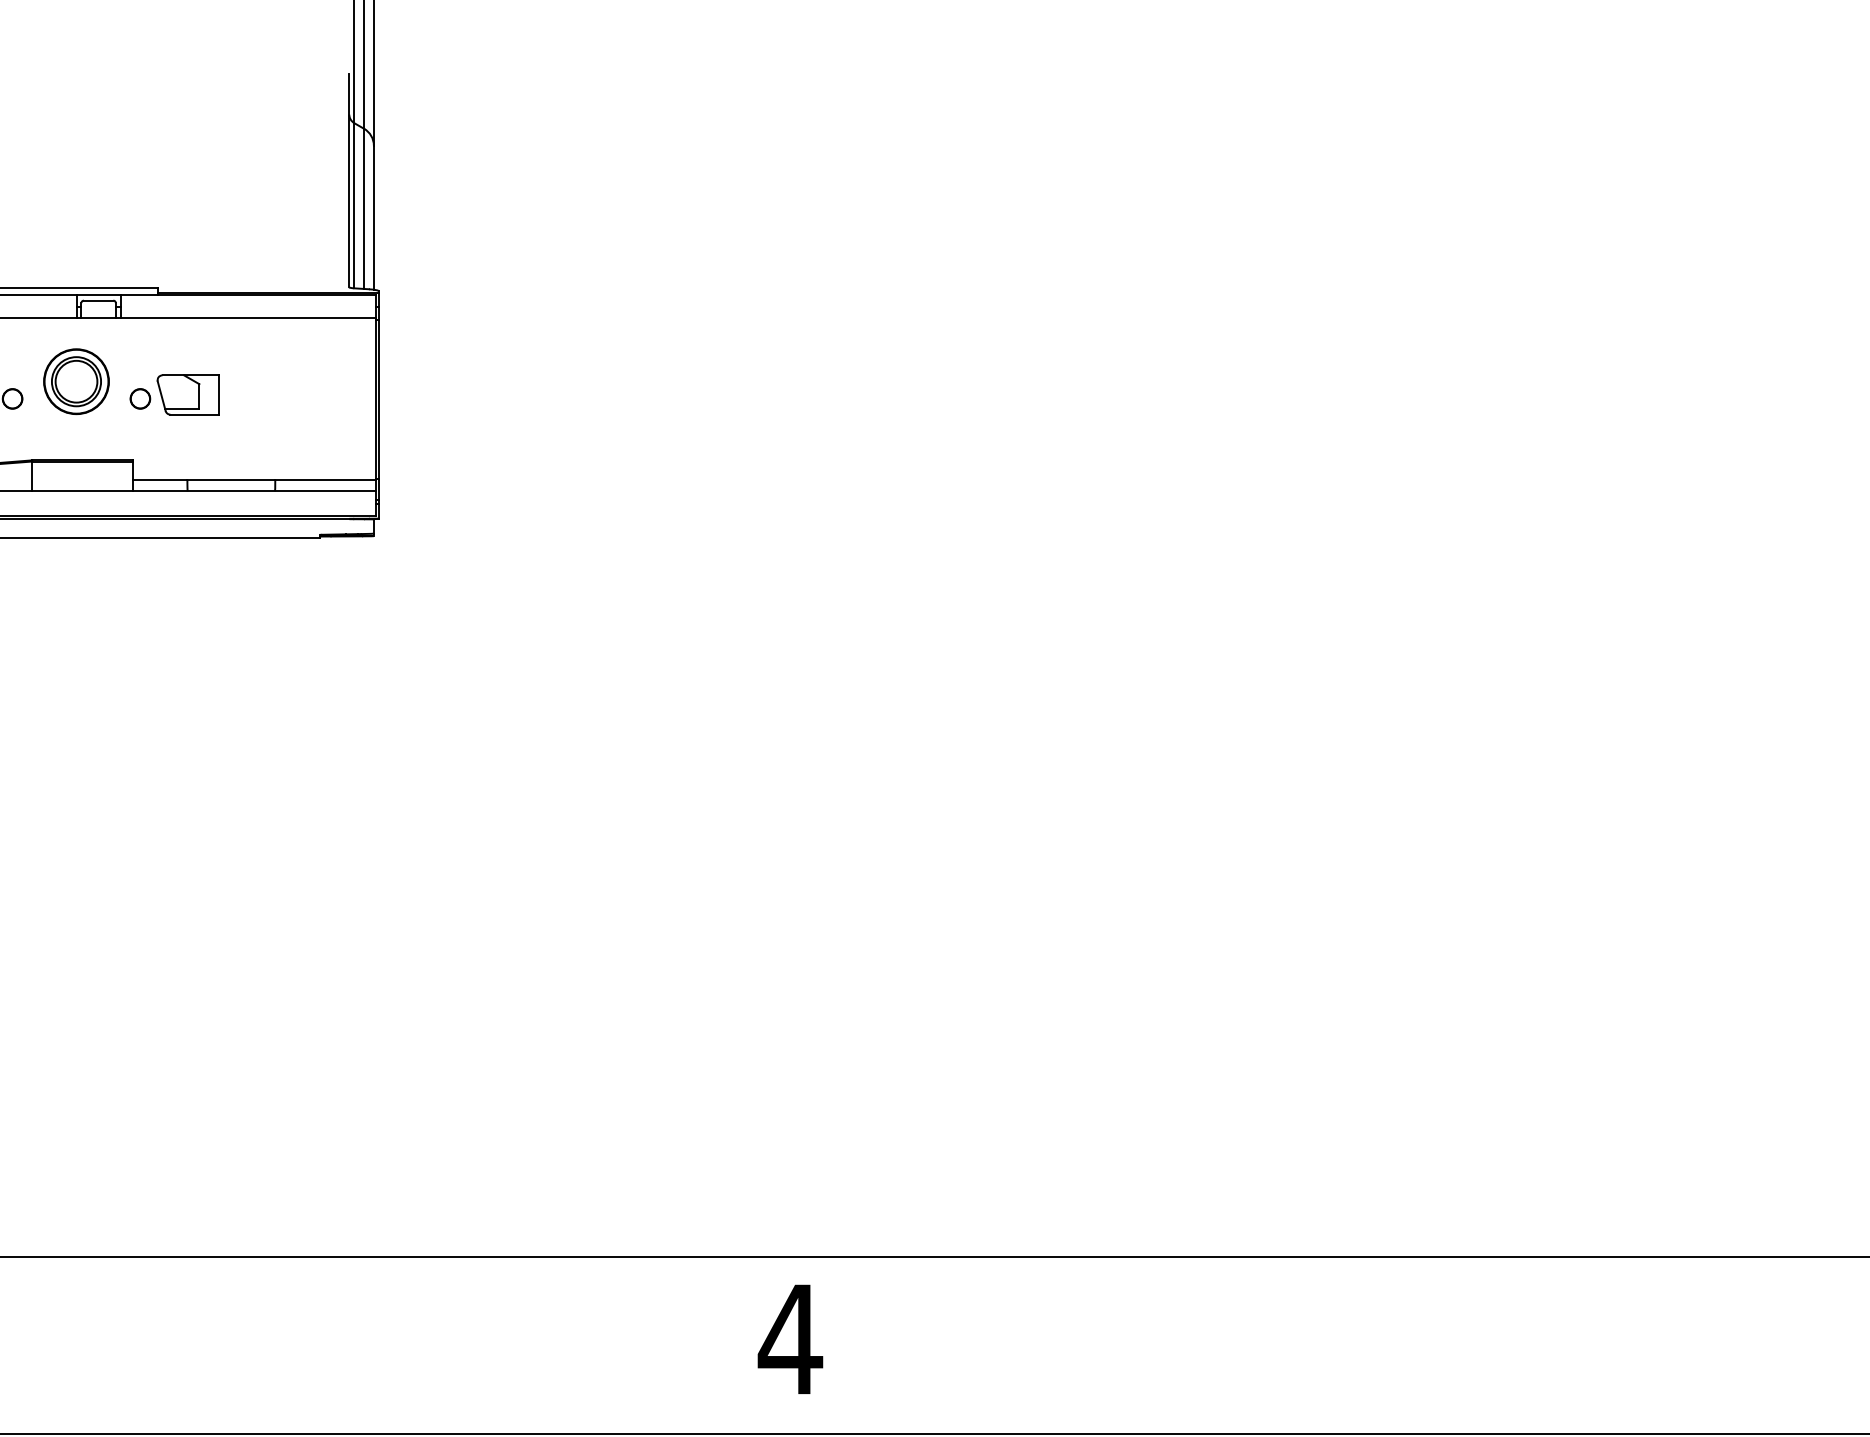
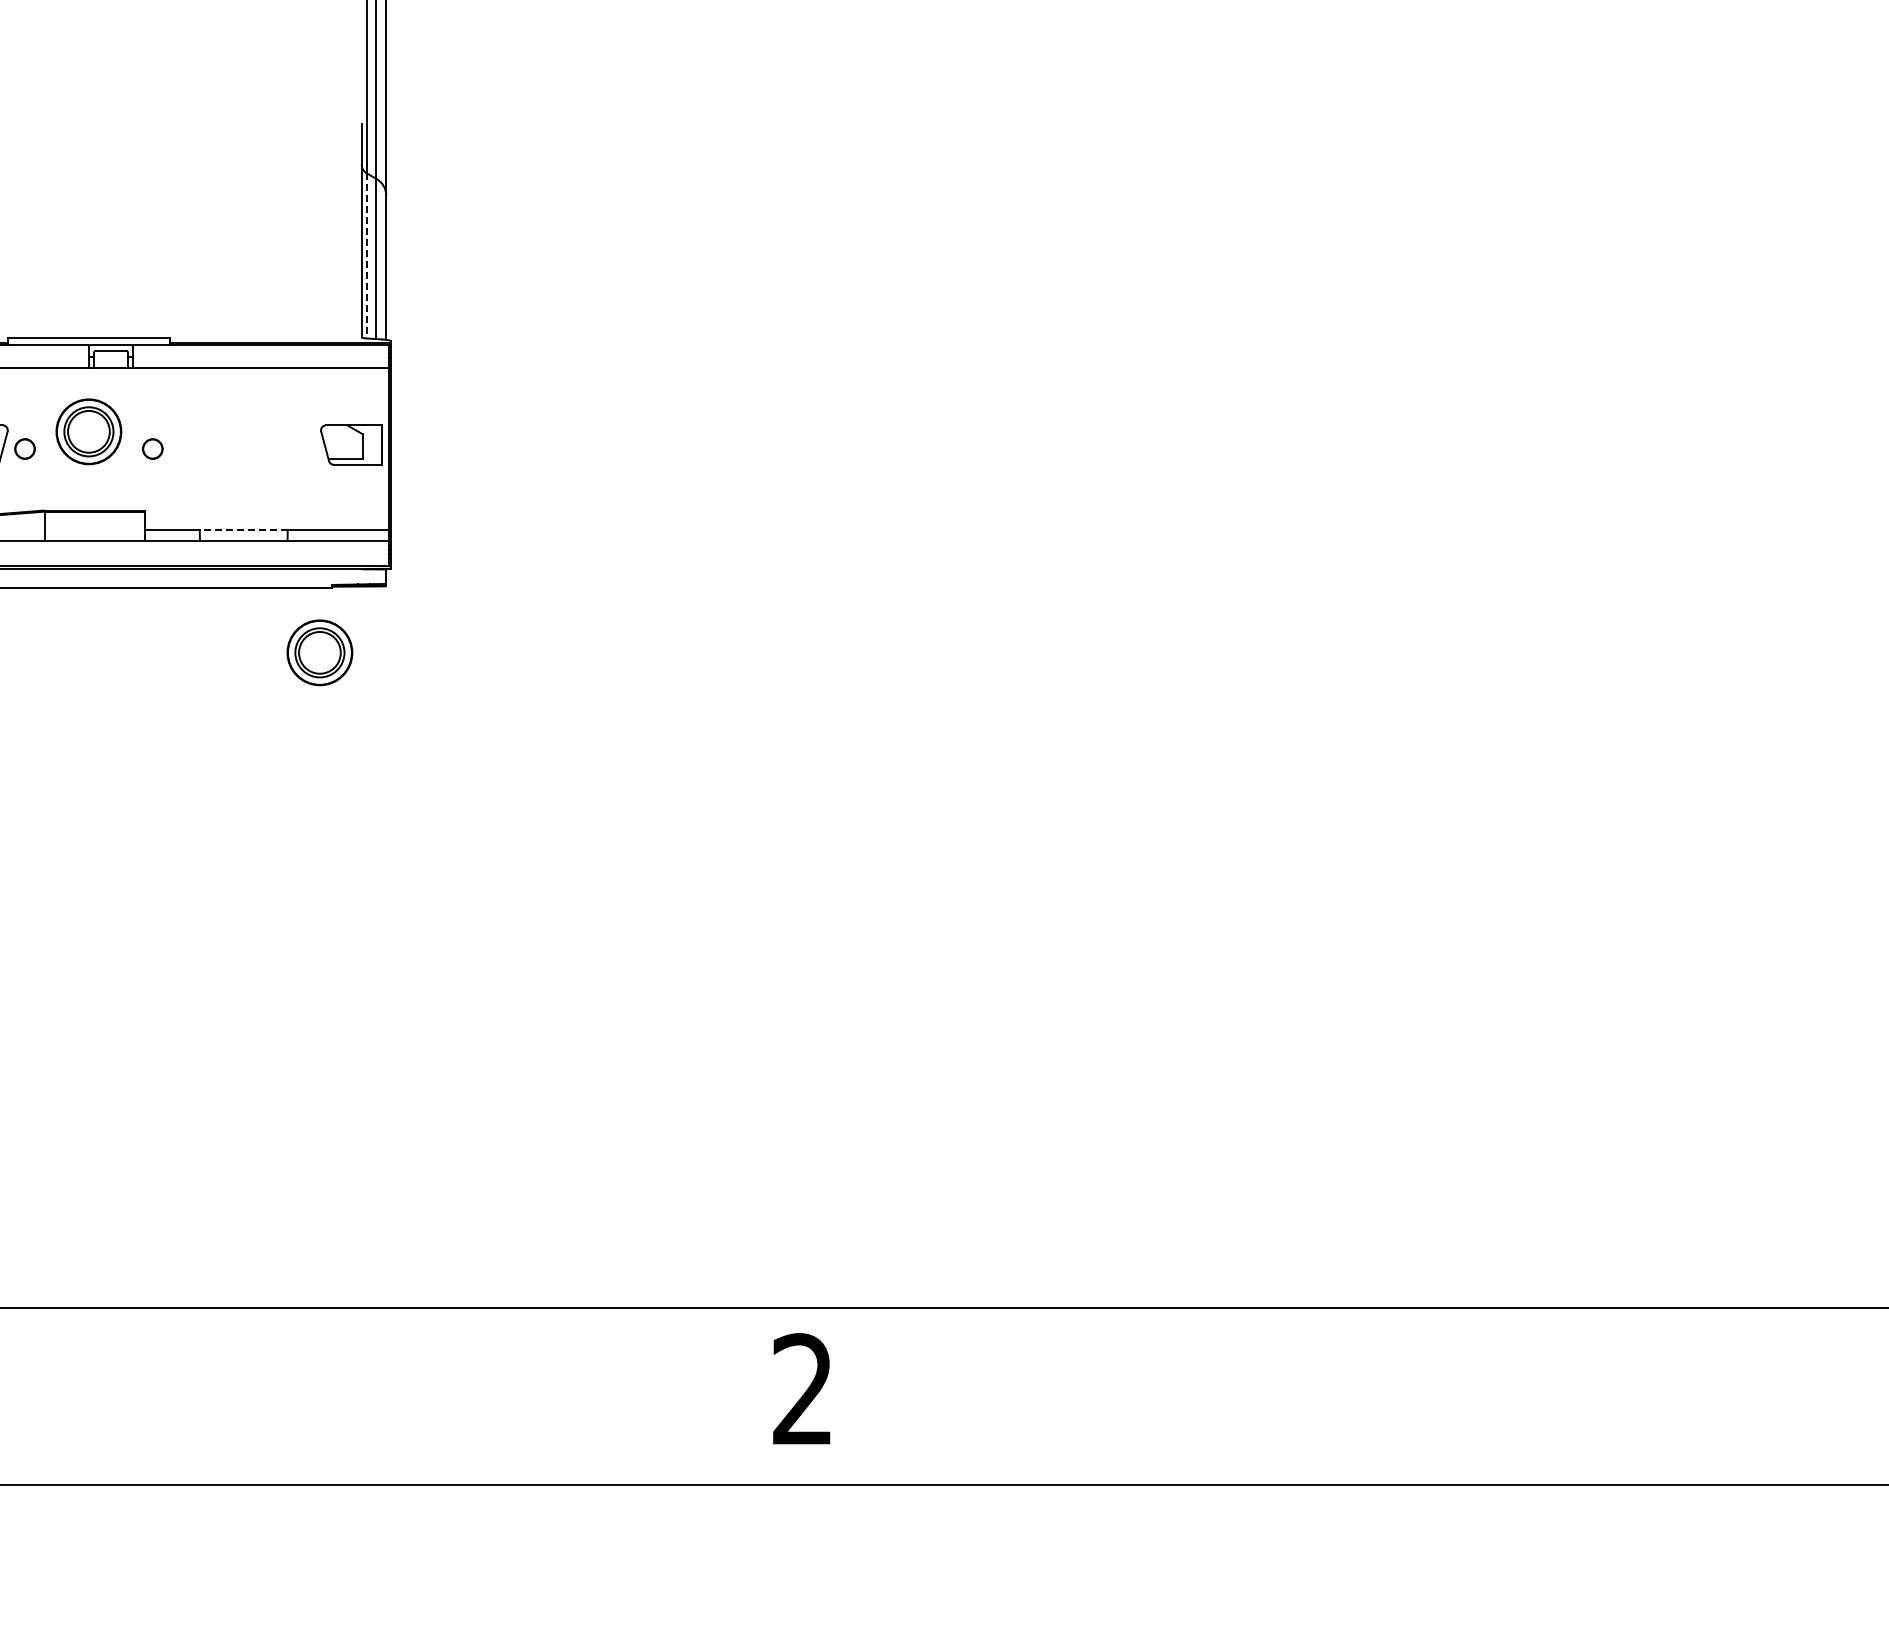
line: (354, 205) -> (366, 255), solid -> dashed
part: (188, 394) -> (351, 444), moved
line: (231, 479) -> (243, 529), solid -> dashed
part: (307, 602) -> (319, 652), added
text: (790, 1338) -> (802, 1388), 4 -> 2

